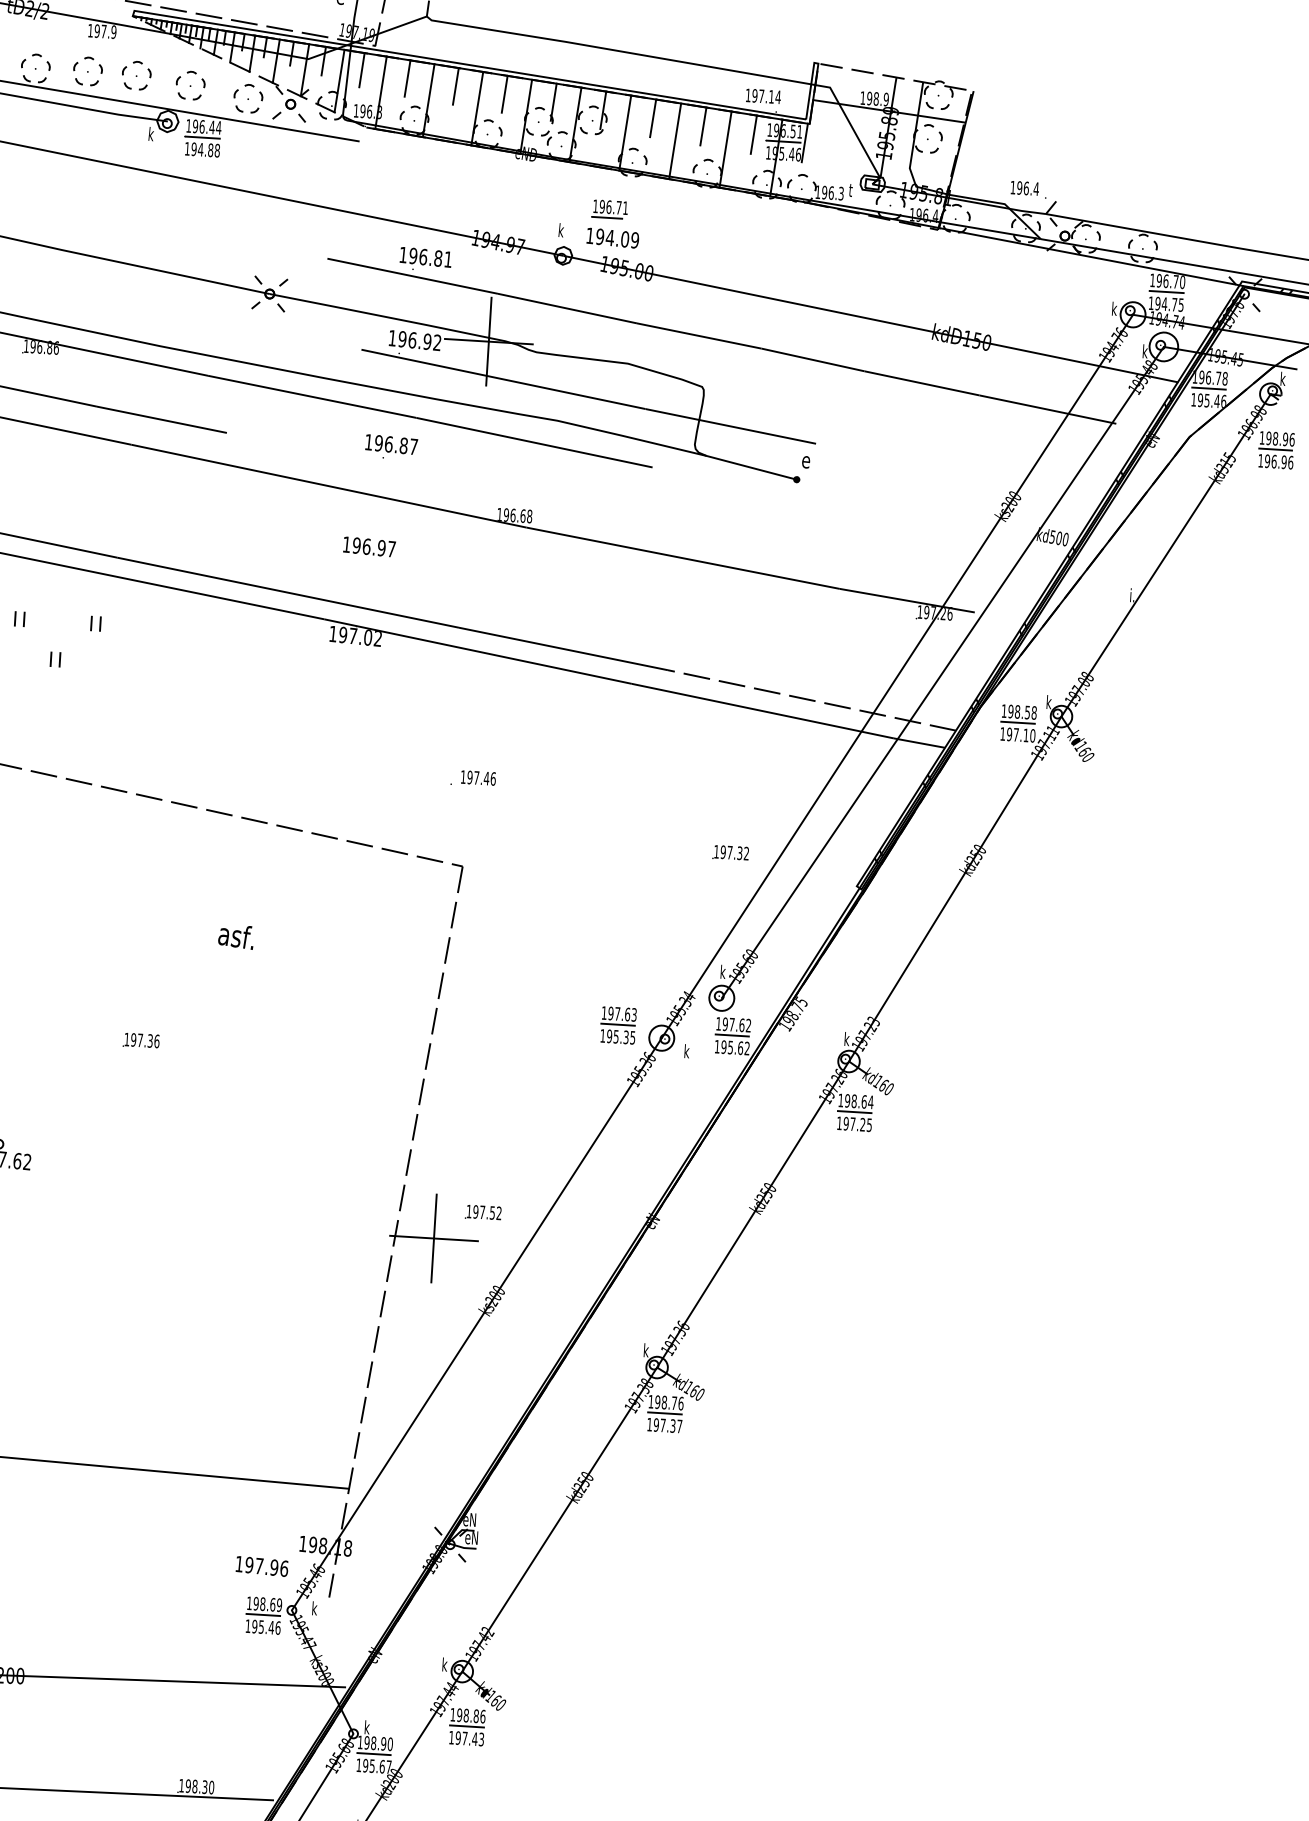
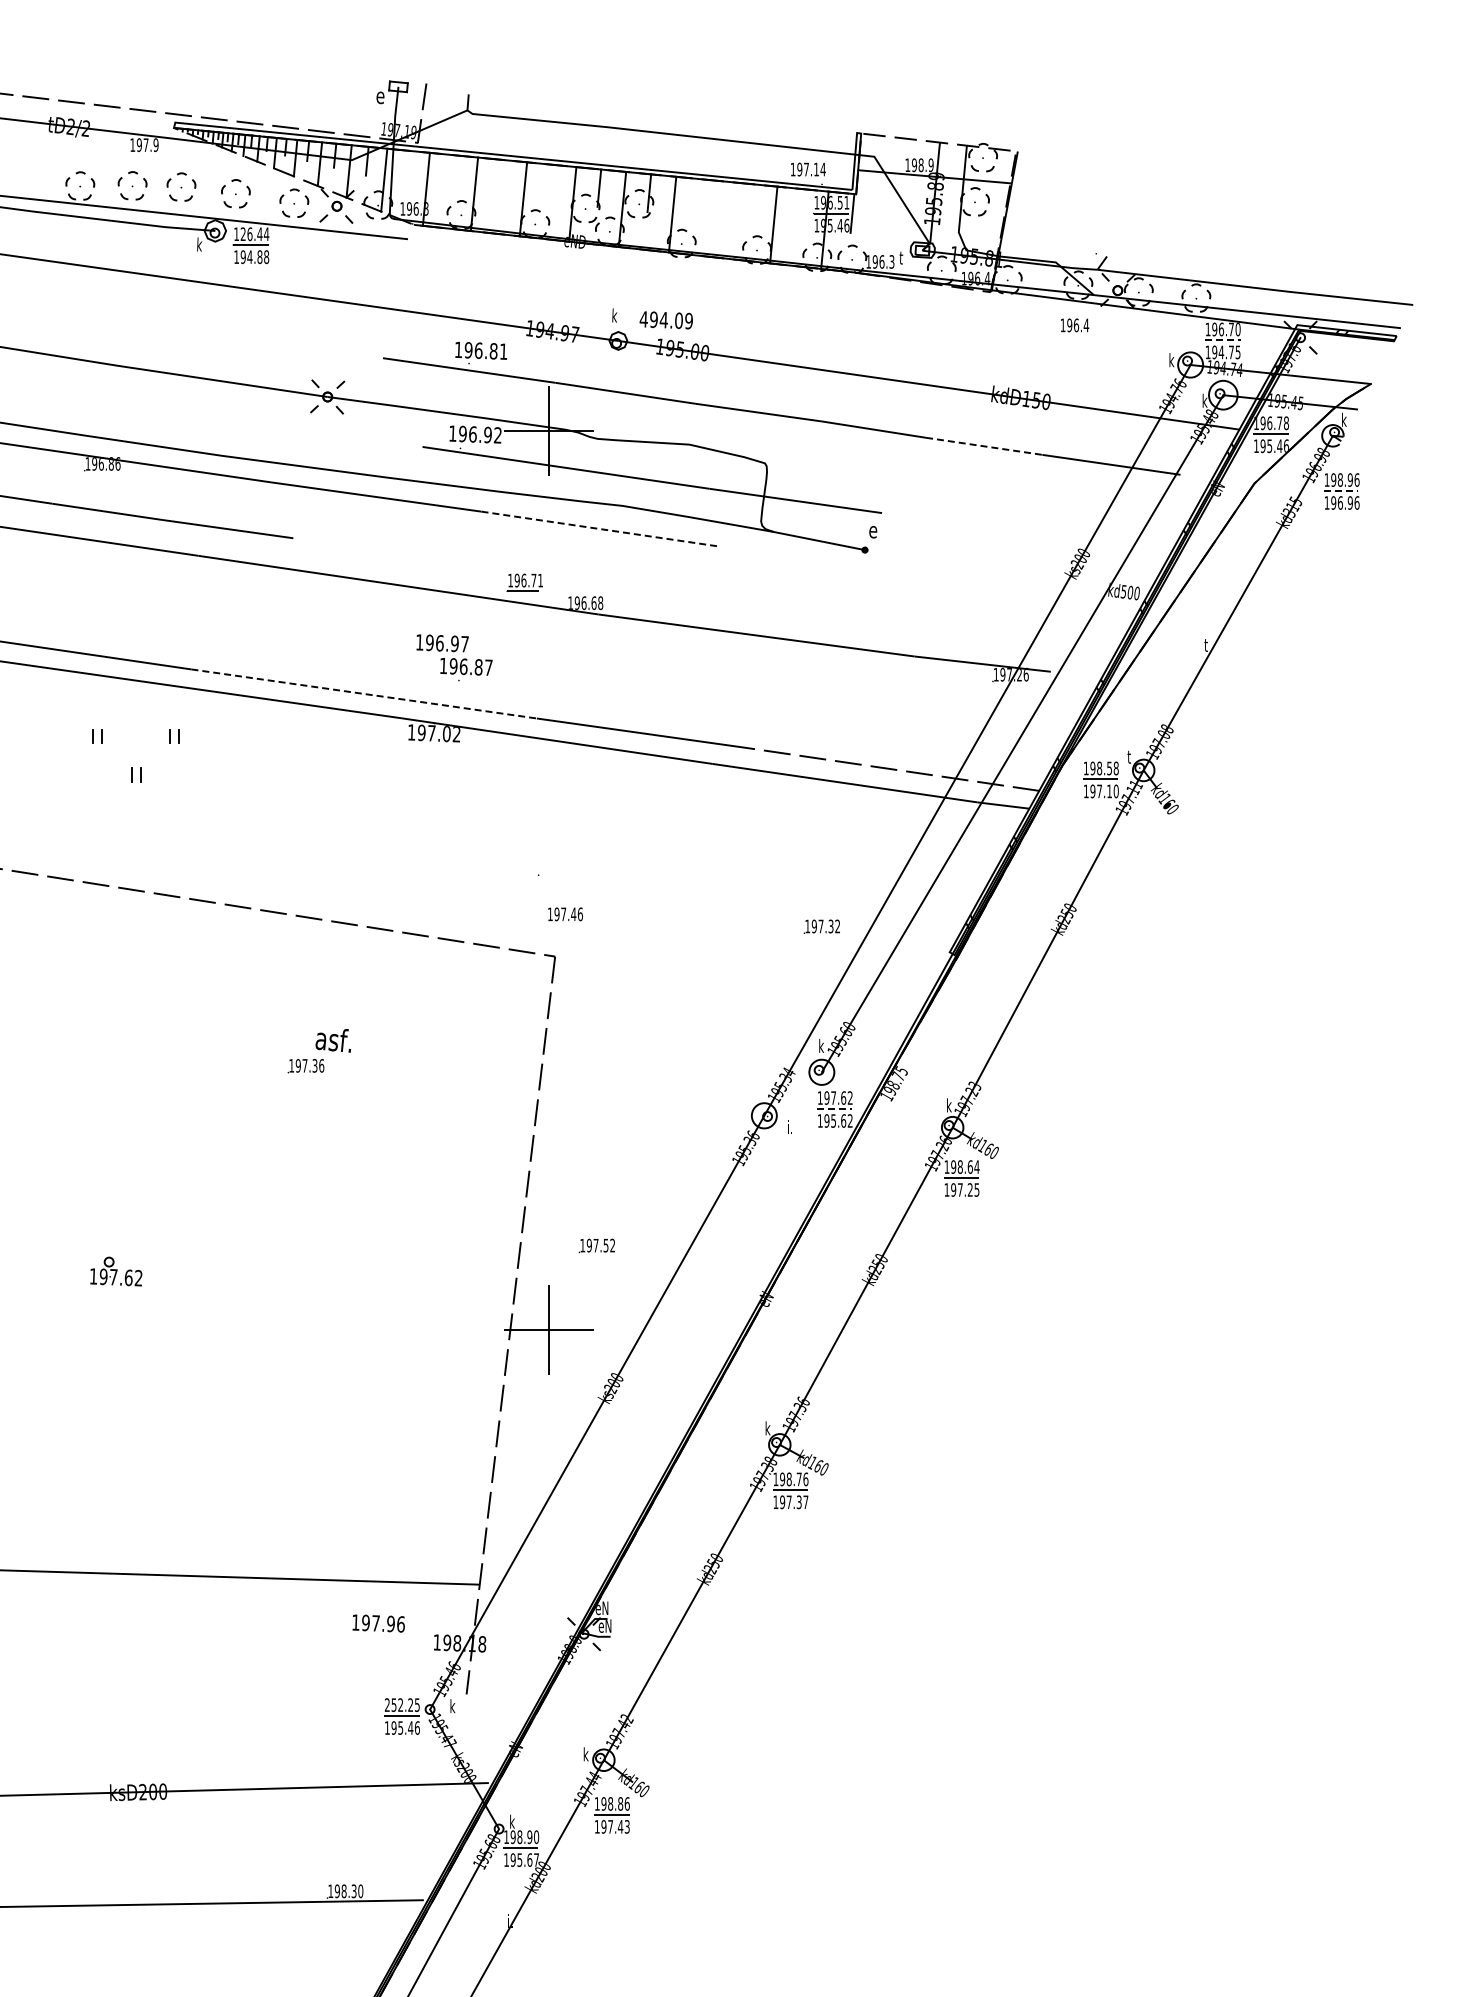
line: (361, 69) -> (405, 167), removed
line: (407, 78) -> (451, 173), removed
line: (455, 85) -> (500, 177), removed
line: (504, 93) -> (549, 182), removed
line: (653, 118) -> (699, 198), removed
text: (194, 126) -> (242, 234), 196.44 -> 126.44
line: (703, 126) -> (750, 203), removed
line: (753, 134) -> (800, 208), removed
line: (674, 140) -> (722, 219), removed
text: (1025, 188) -> (1075, 325), moved
part: (609, 209) -> (524, 582), moved
text: (589, 235) -> (643, 319), 194.09 -> 494.09
line: (1166, 292) -> (1222, 340), solid -> dashed
line: (922, 383) -> (984, 446), solid -> dashed
line: (534, 442) -> (600, 529), solid -> dashed
text: (391, 447) -> (466, 669), moved
line: (1276, 449) -> (1341, 490), solid -> dashed
line: (288, 593) -> (364, 694), solid -> dashed
text: (1131, 594) -> (1206, 644), i. -> t
text: (1048, 701) -> (1129, 756), k -> t
text: (478, 778) -> (565, 914), moved
part: (617, 1025) -> (719, 1105), removed
line: (732, 1035) -> (834, 1108), solid -> dashed
text: (140, 1041) -> (305, 1066), moved
text: (687, 1051) -> (790, 1127), k -> i.
text: (482, 1212) -> (596, 1245), moved
text: (261, 1566) -> (378, 1623), moved
text: (263, 1603) -> (401, 1704), 198.69 -> 252.25

